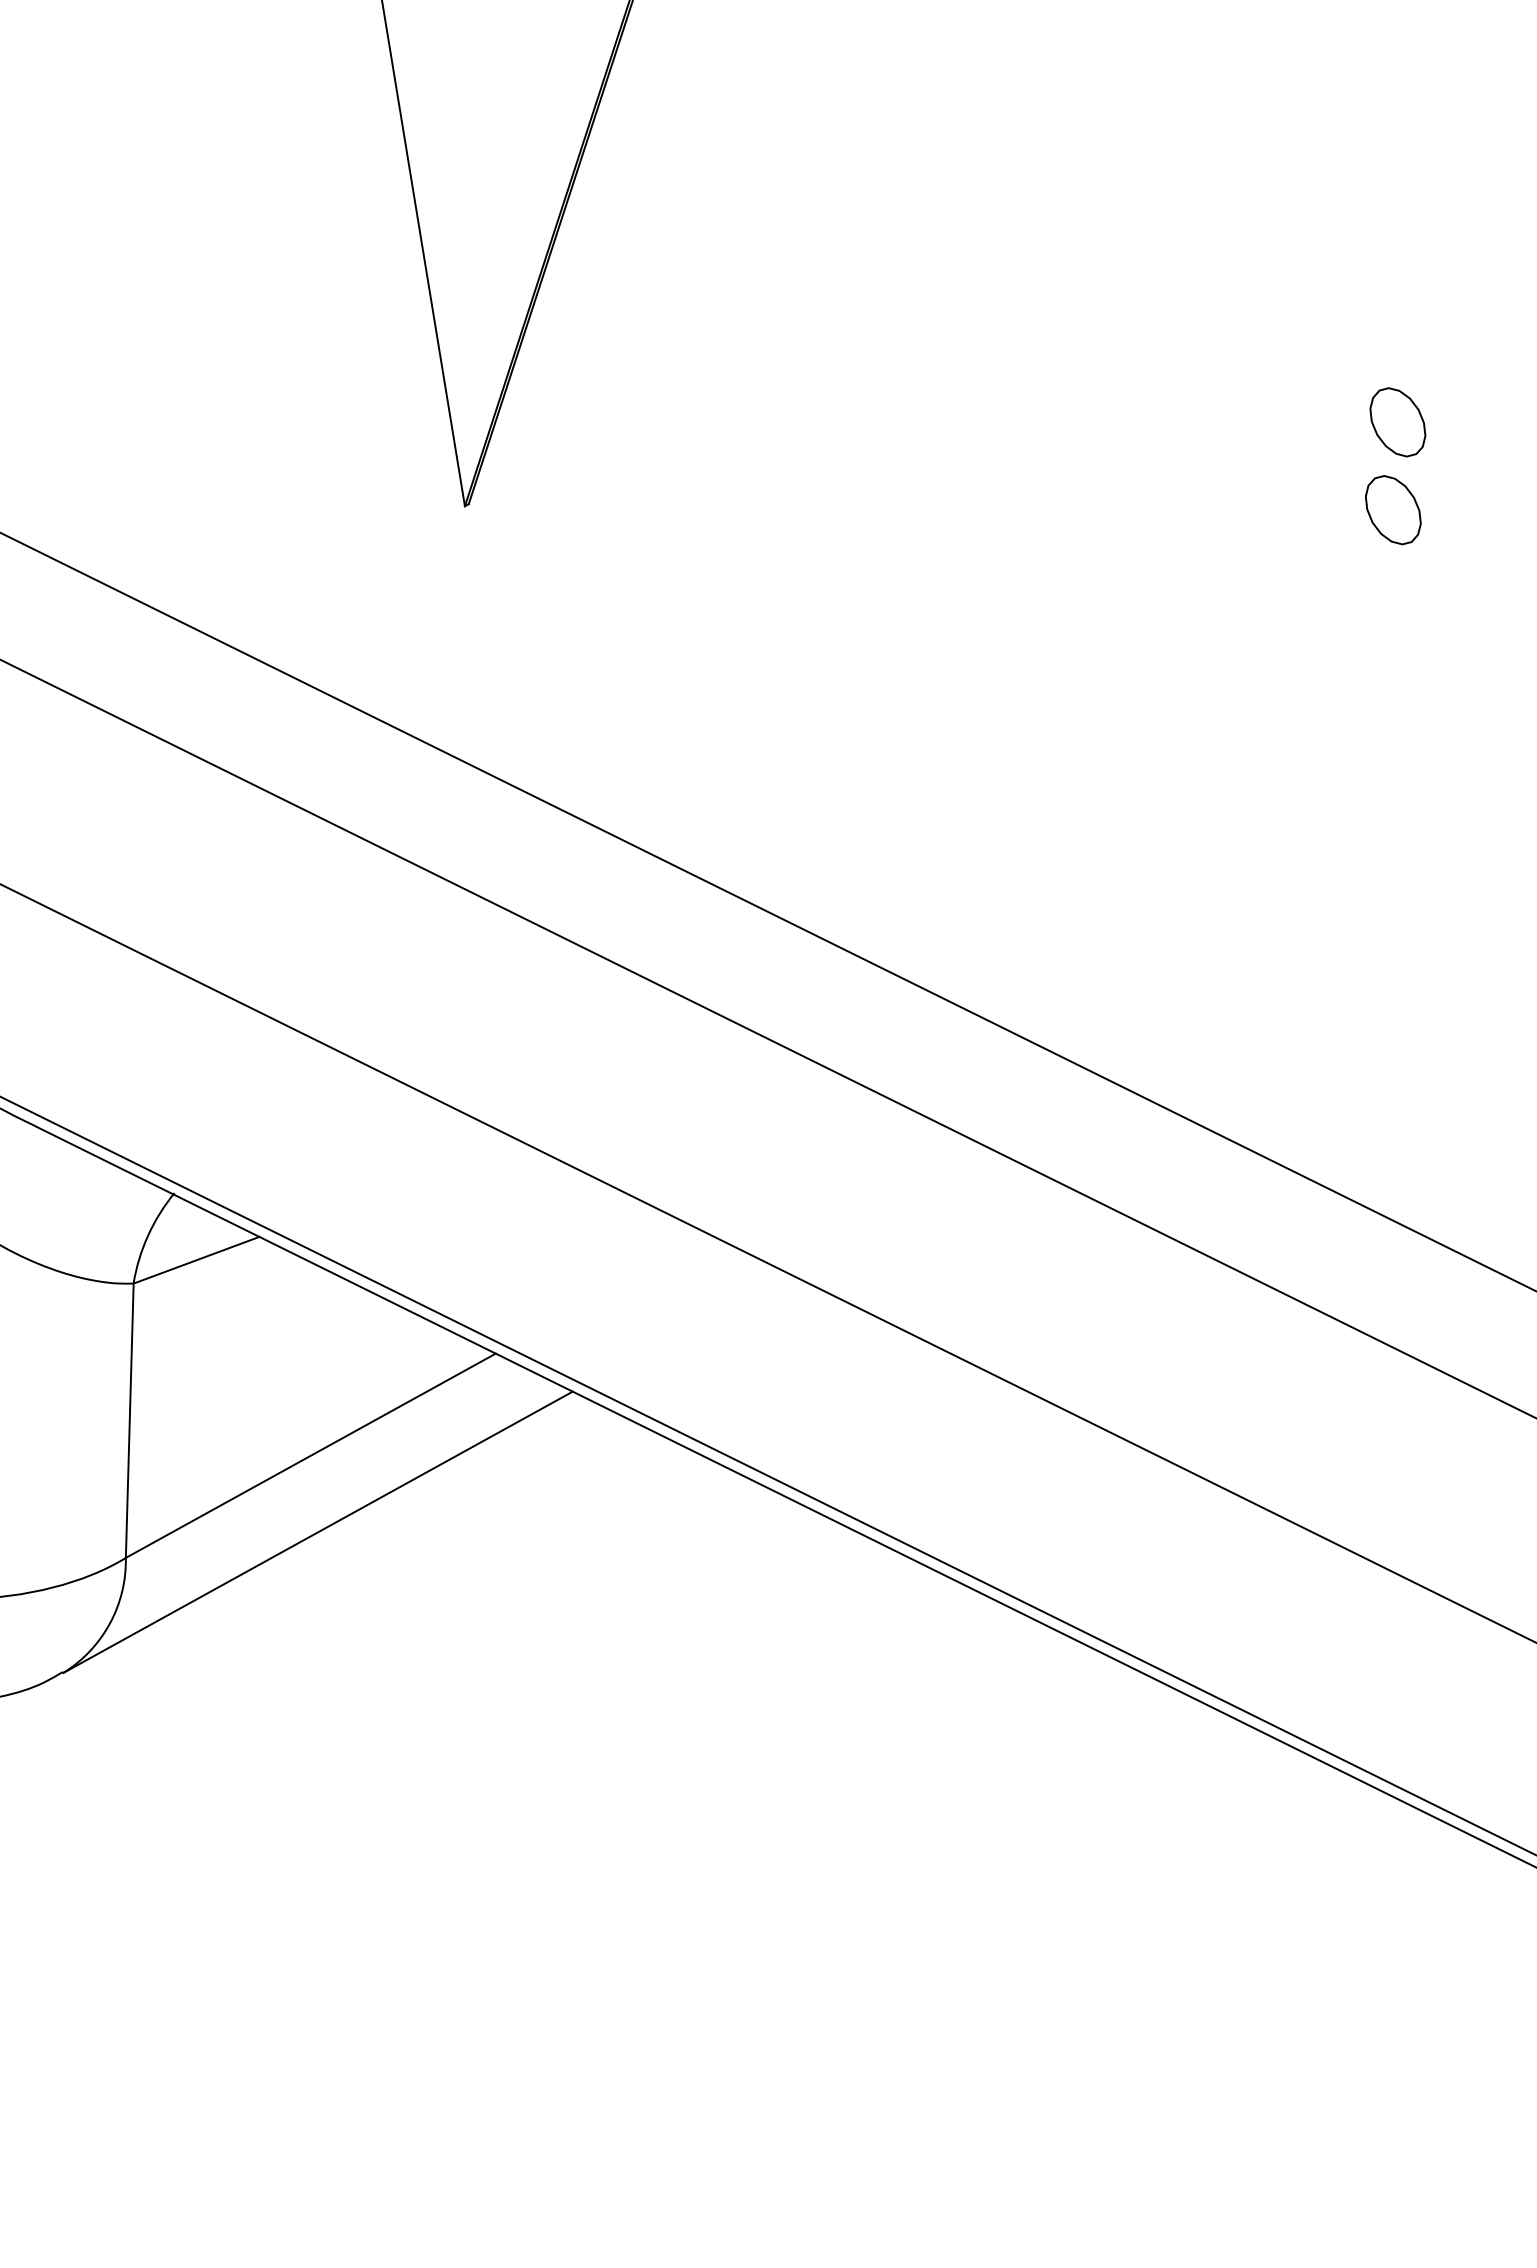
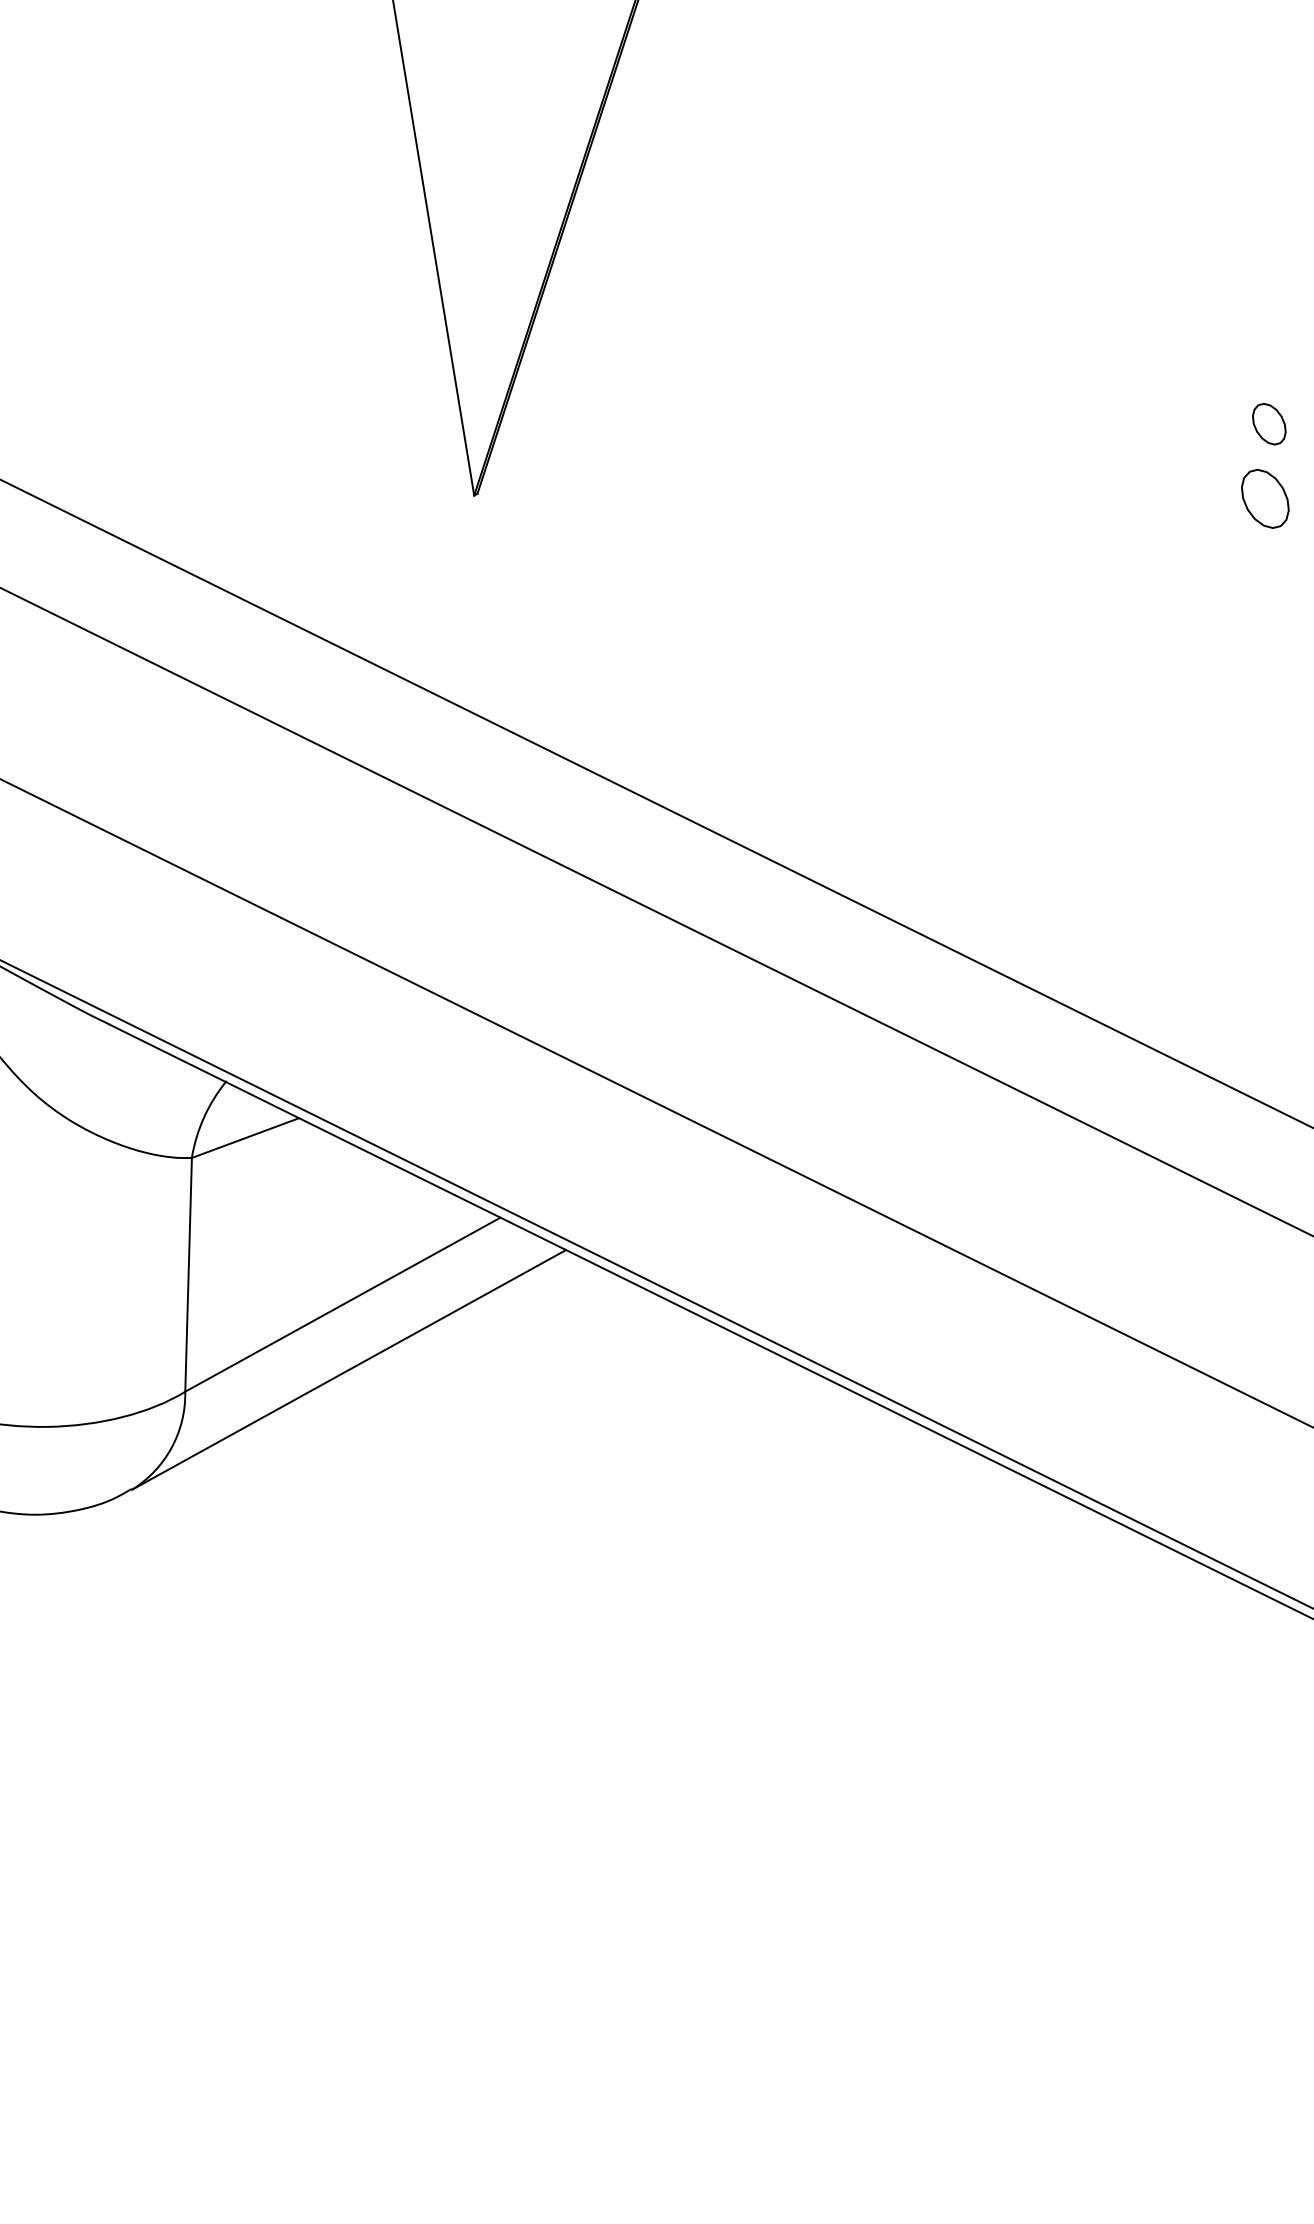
part: (1398, 422) -> (1269, 424), size x0.7

